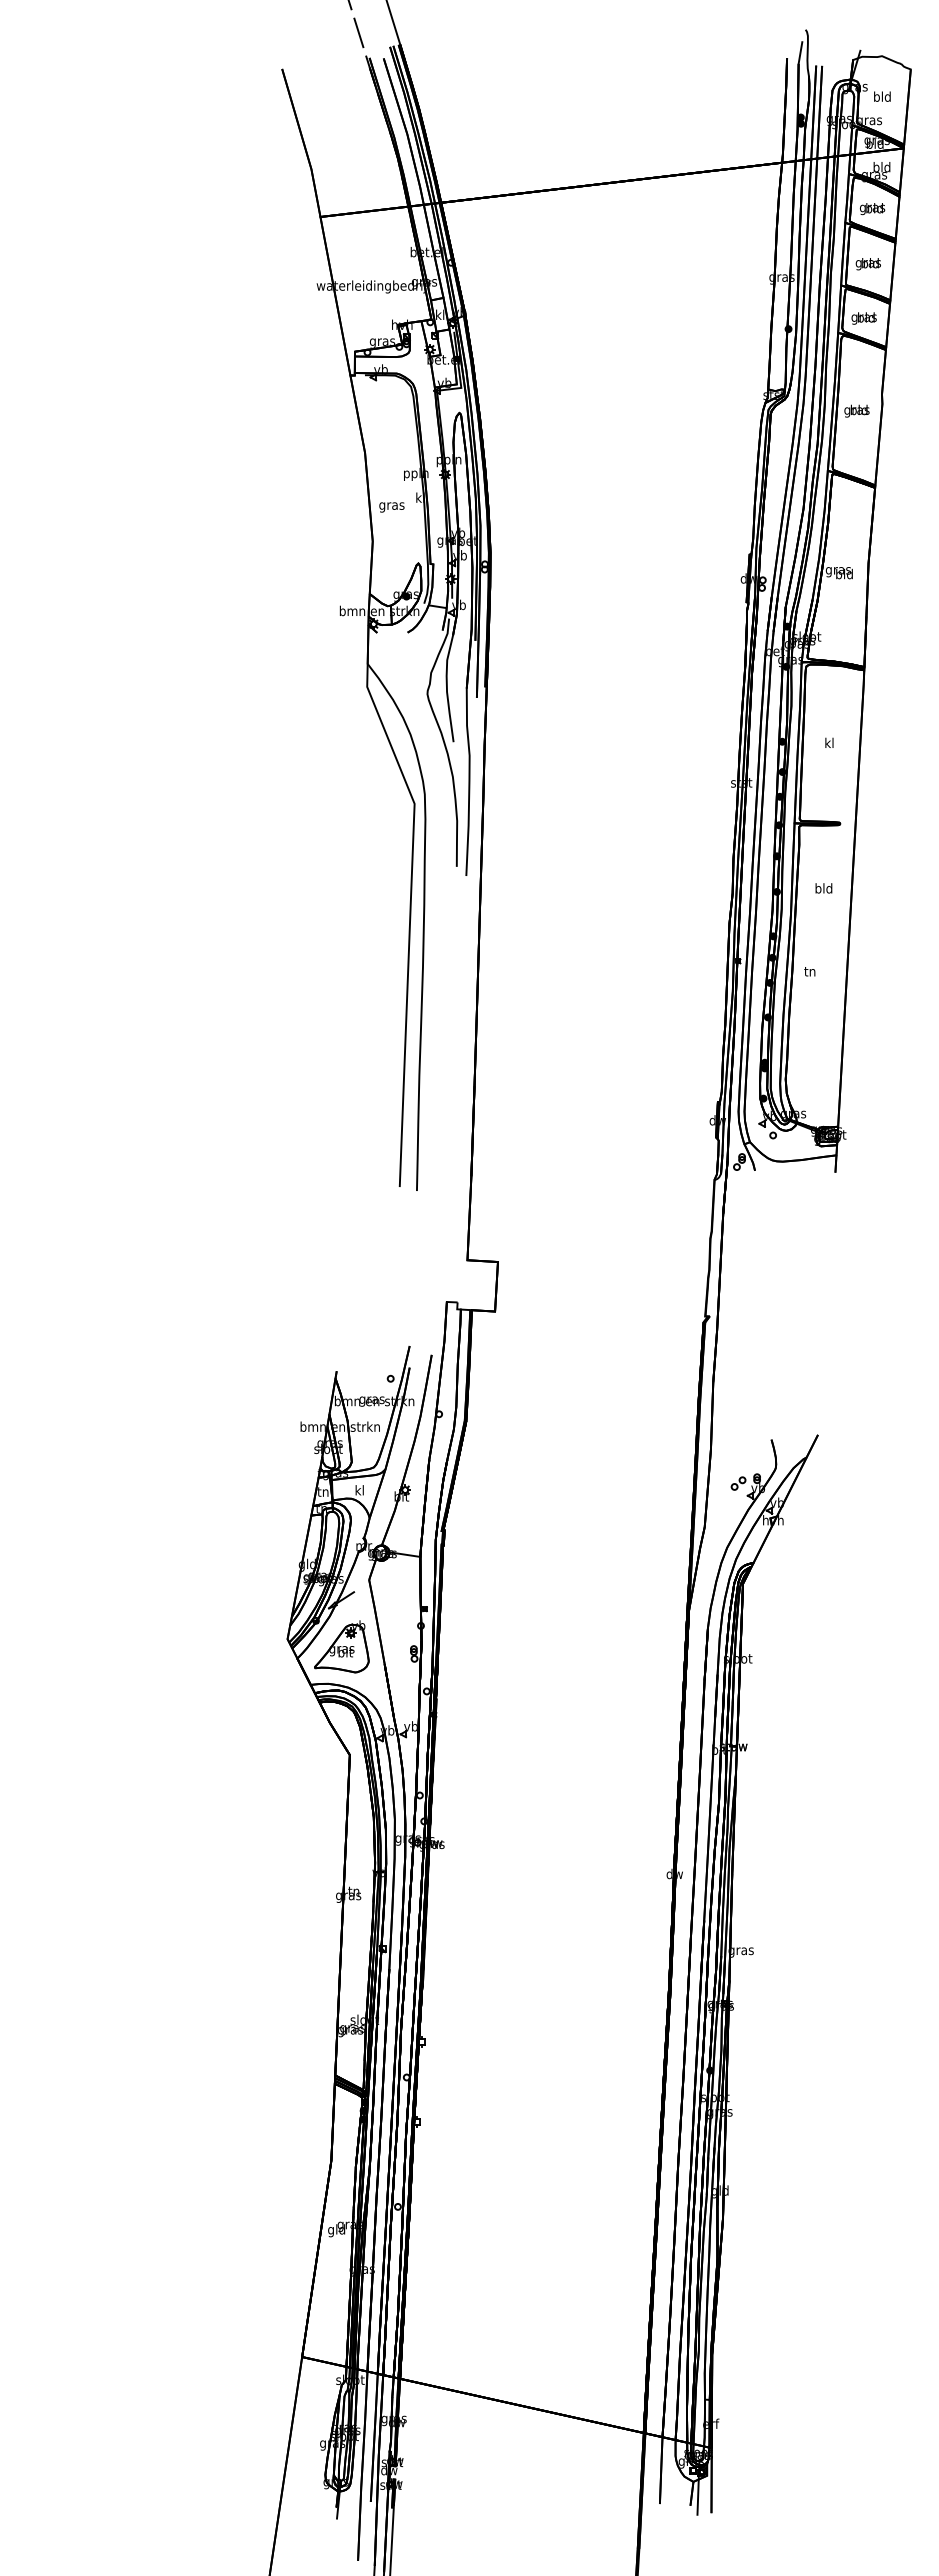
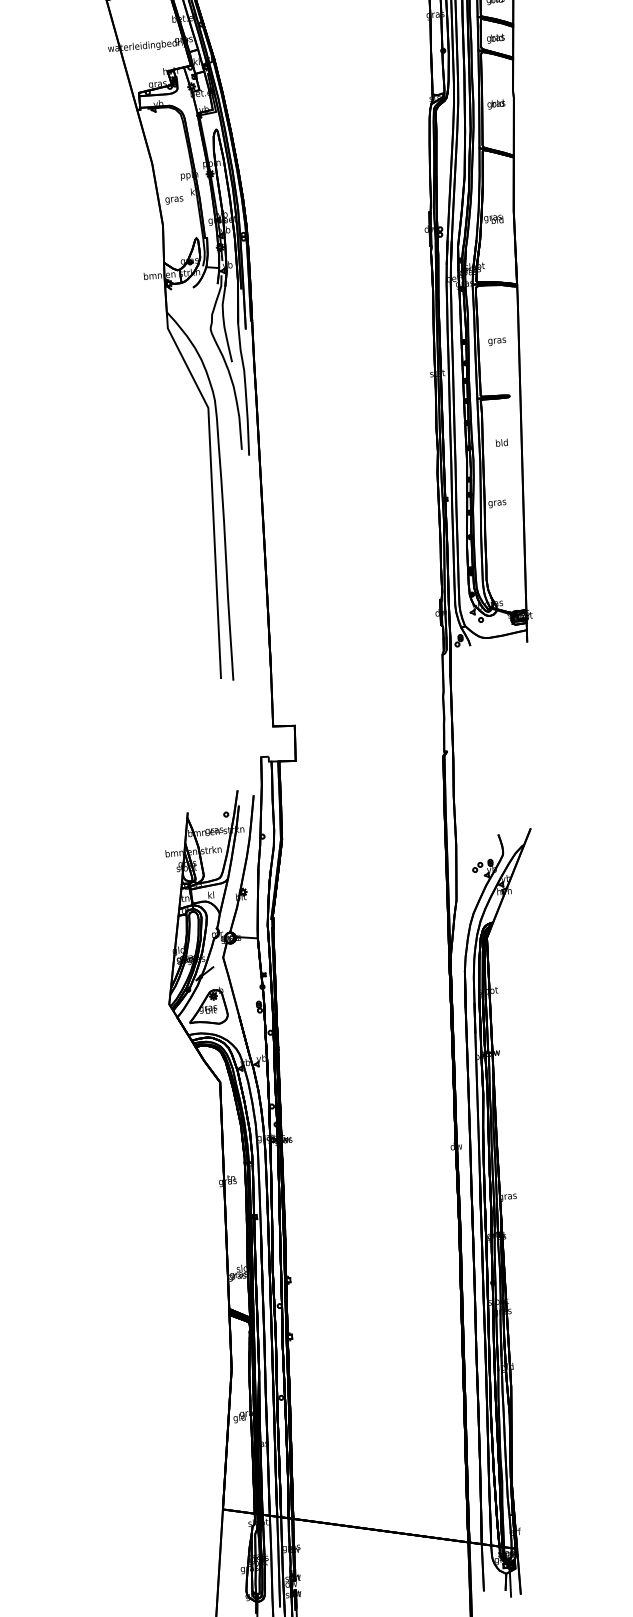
text: (829, 743) -> (497, 340), kl -> gras
text: (809, 973) -> (496, 503), tn -> gras

